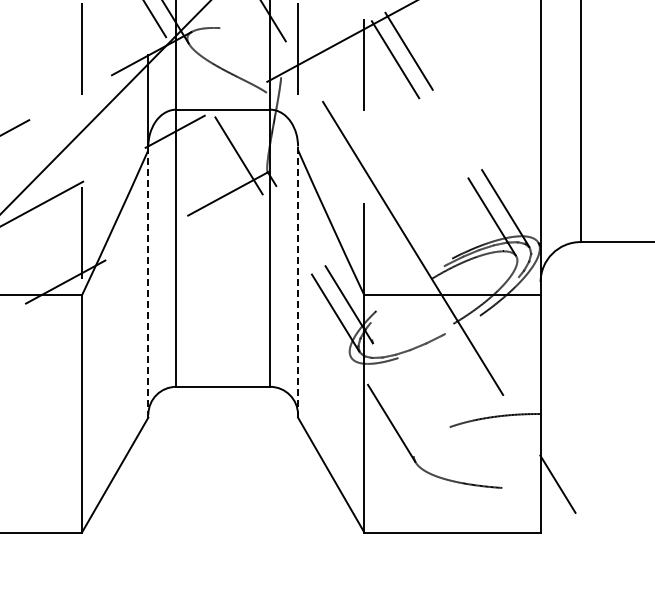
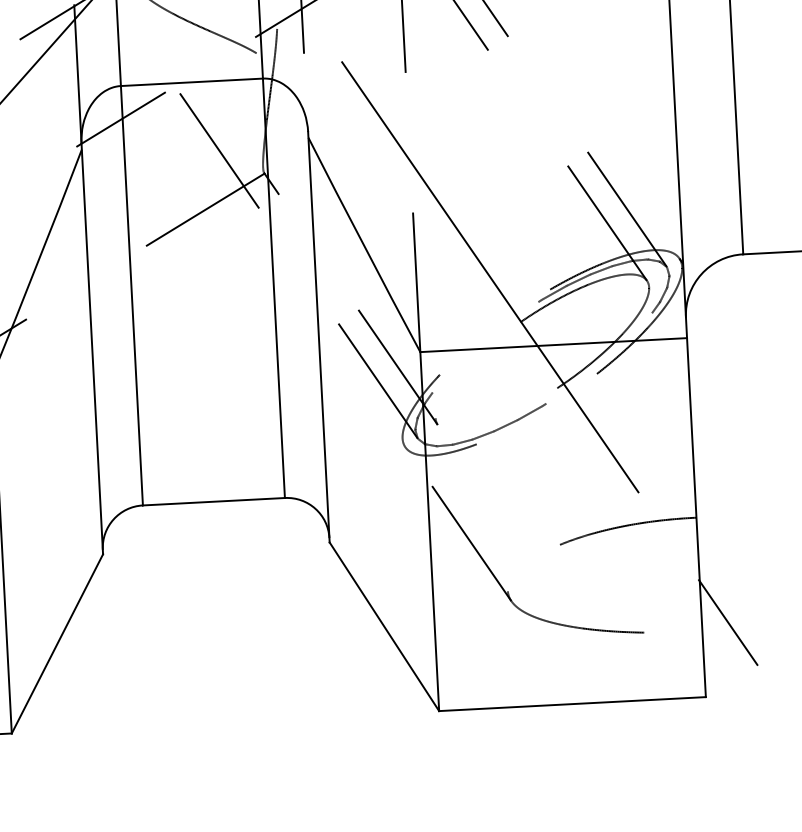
line: (148, 282) -> (92, 349), dashed -> solid
line: (298, 282) -> (319, 337), dashed -> solid

